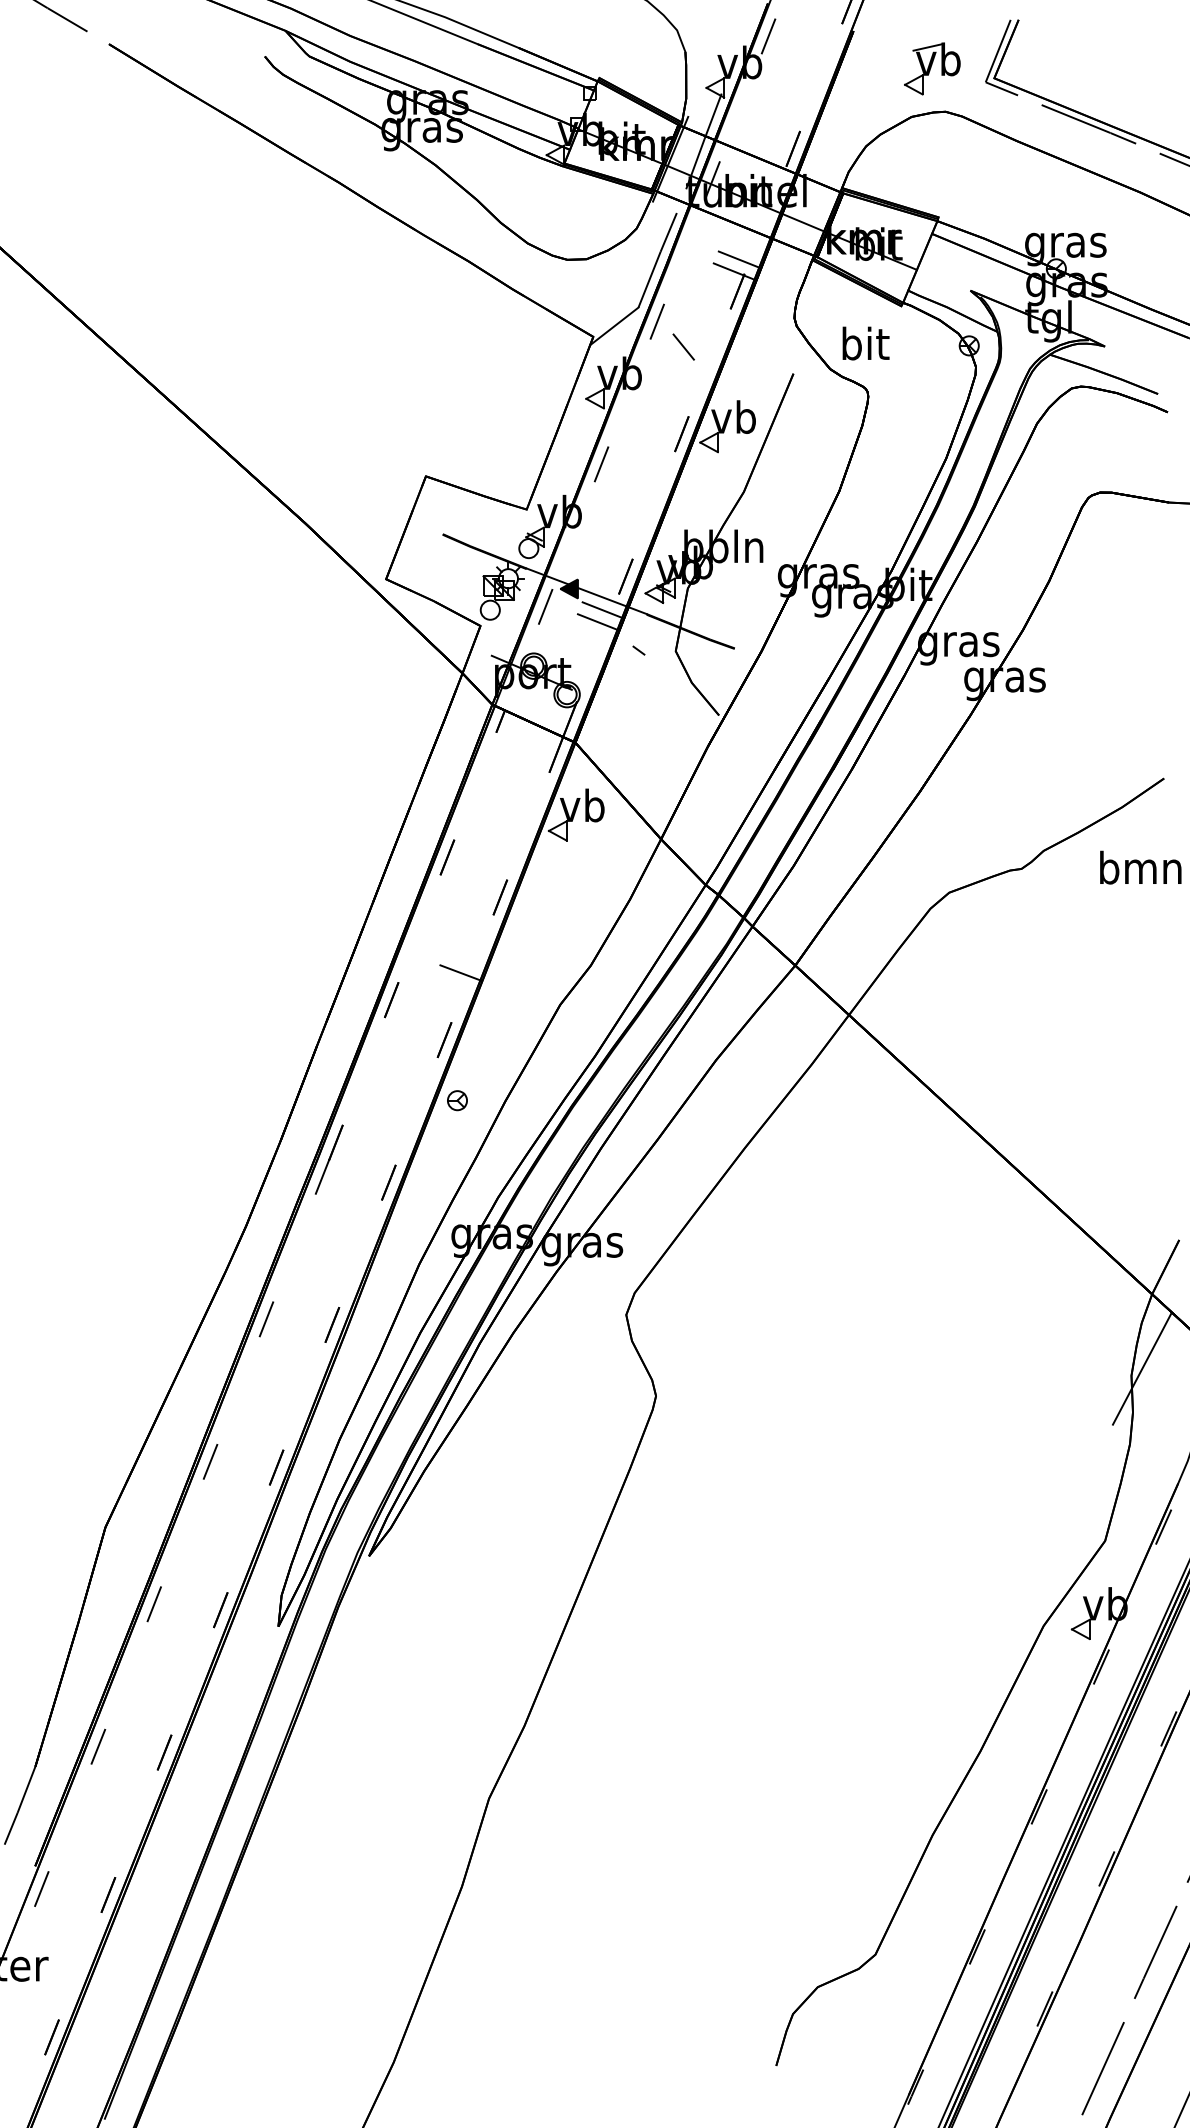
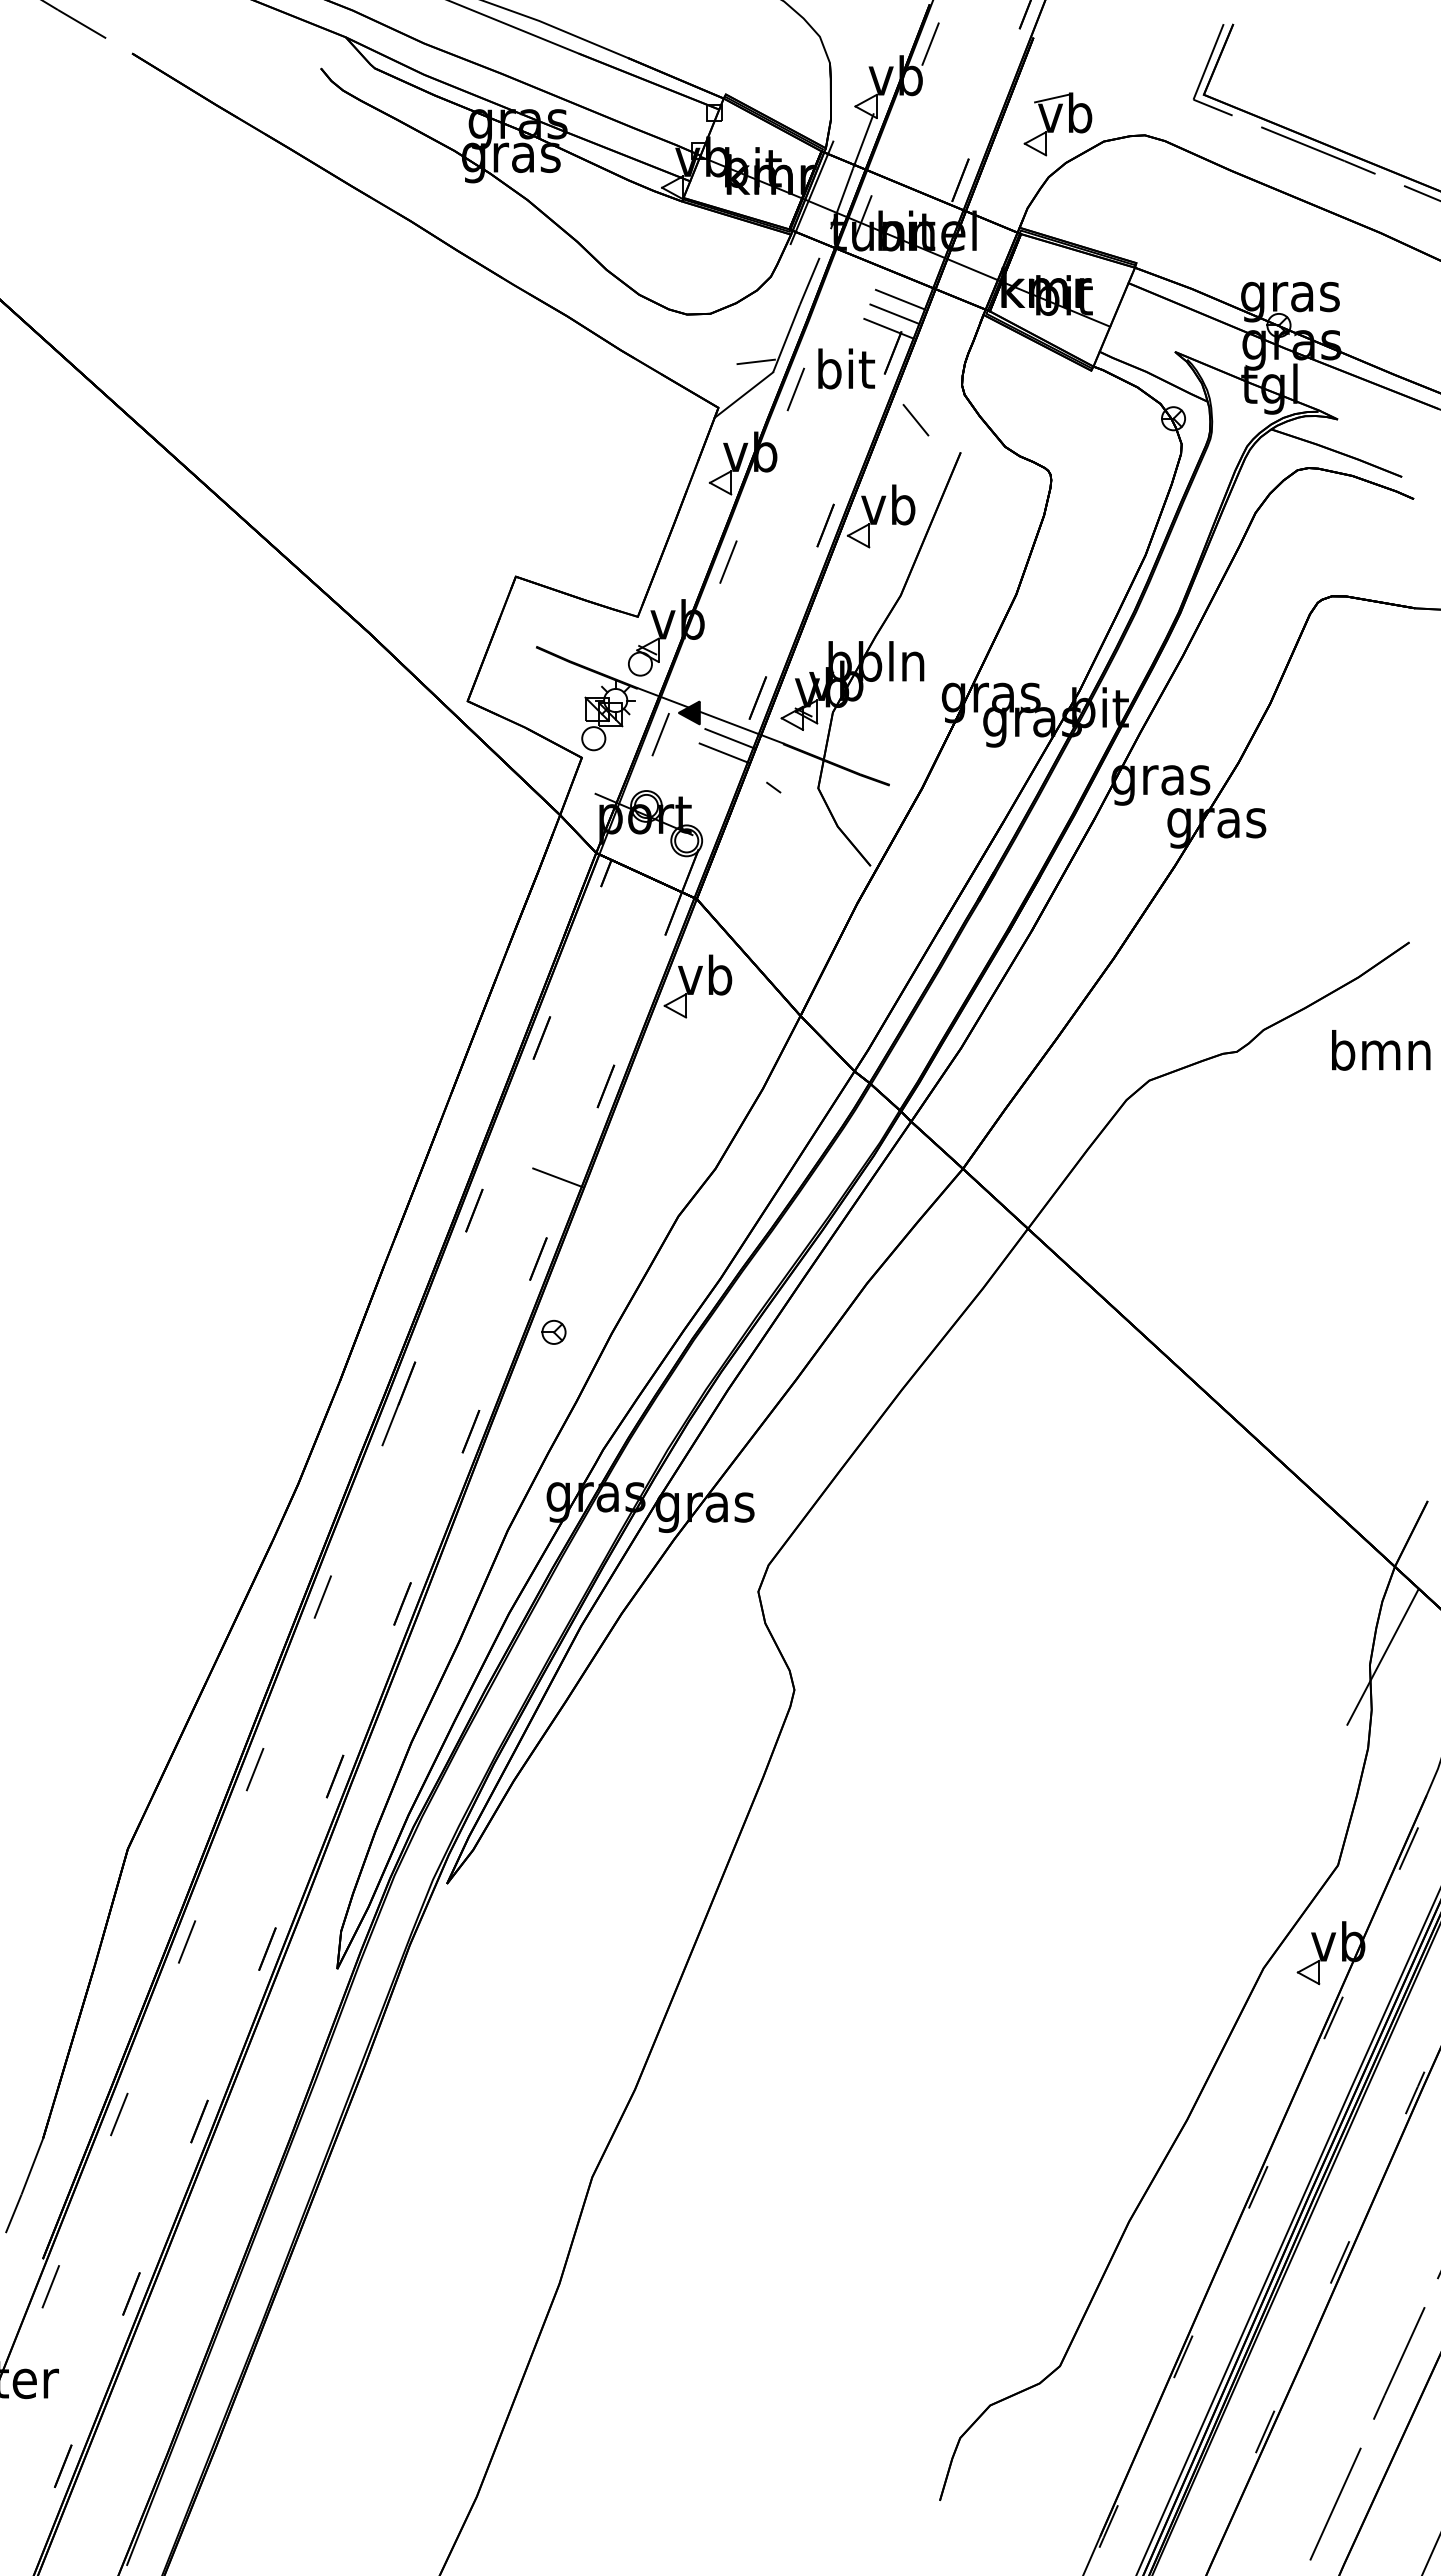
part: (932, 68) -> (1057, 124), moved
line: (742, 247) -> (899, 299), added
line: (623, 298) -> (755, 361), added
text: (865, 343) -> (846, 368), moved
line: (683, 347) -> (915, 420), moved

